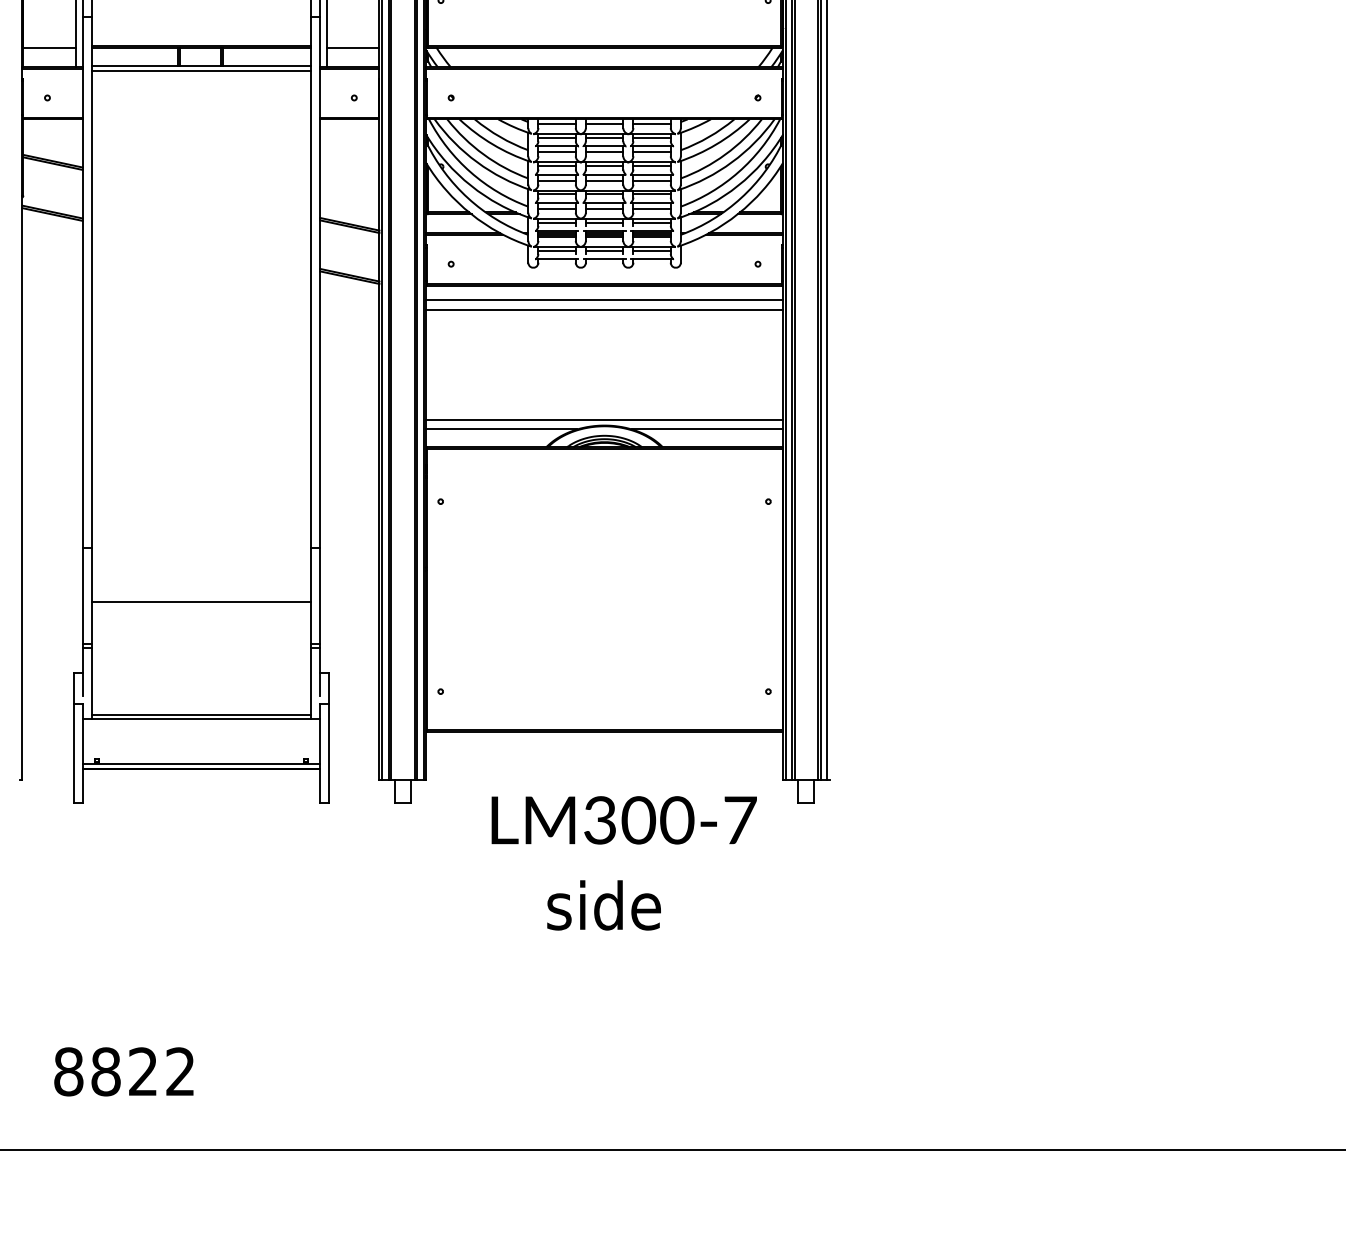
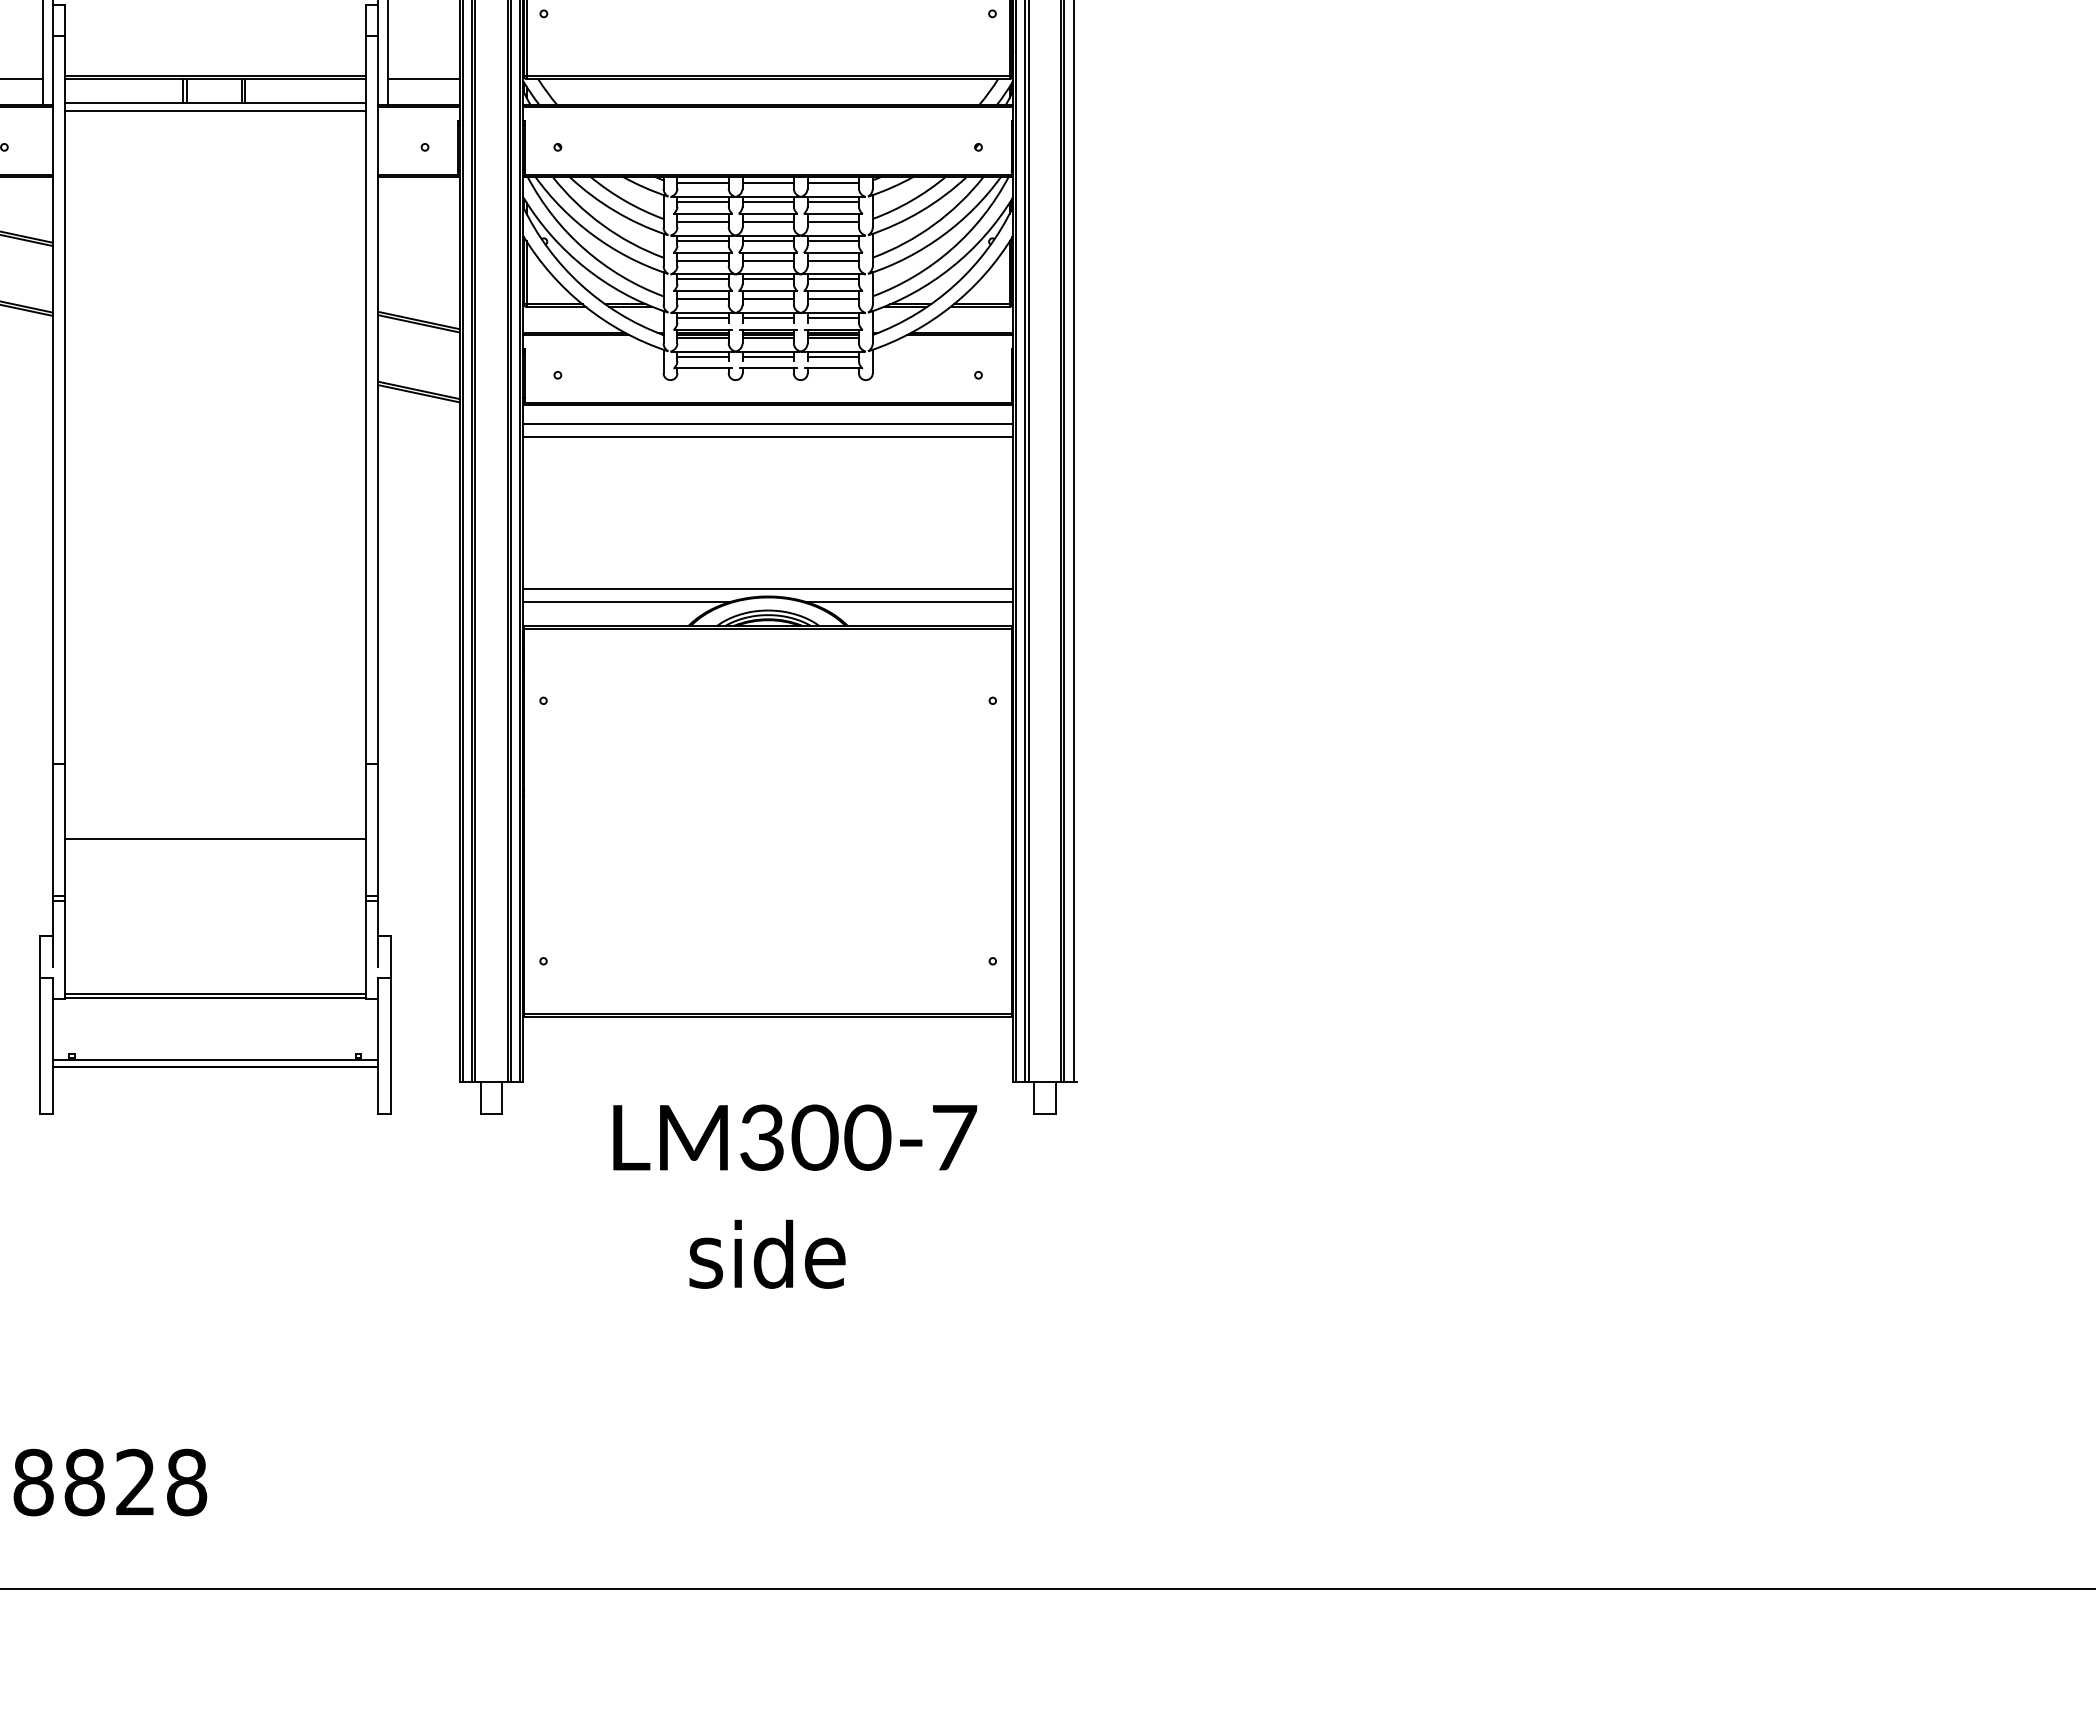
text: (181, 1071) -> (187, 1482), 8822 -> 8828

